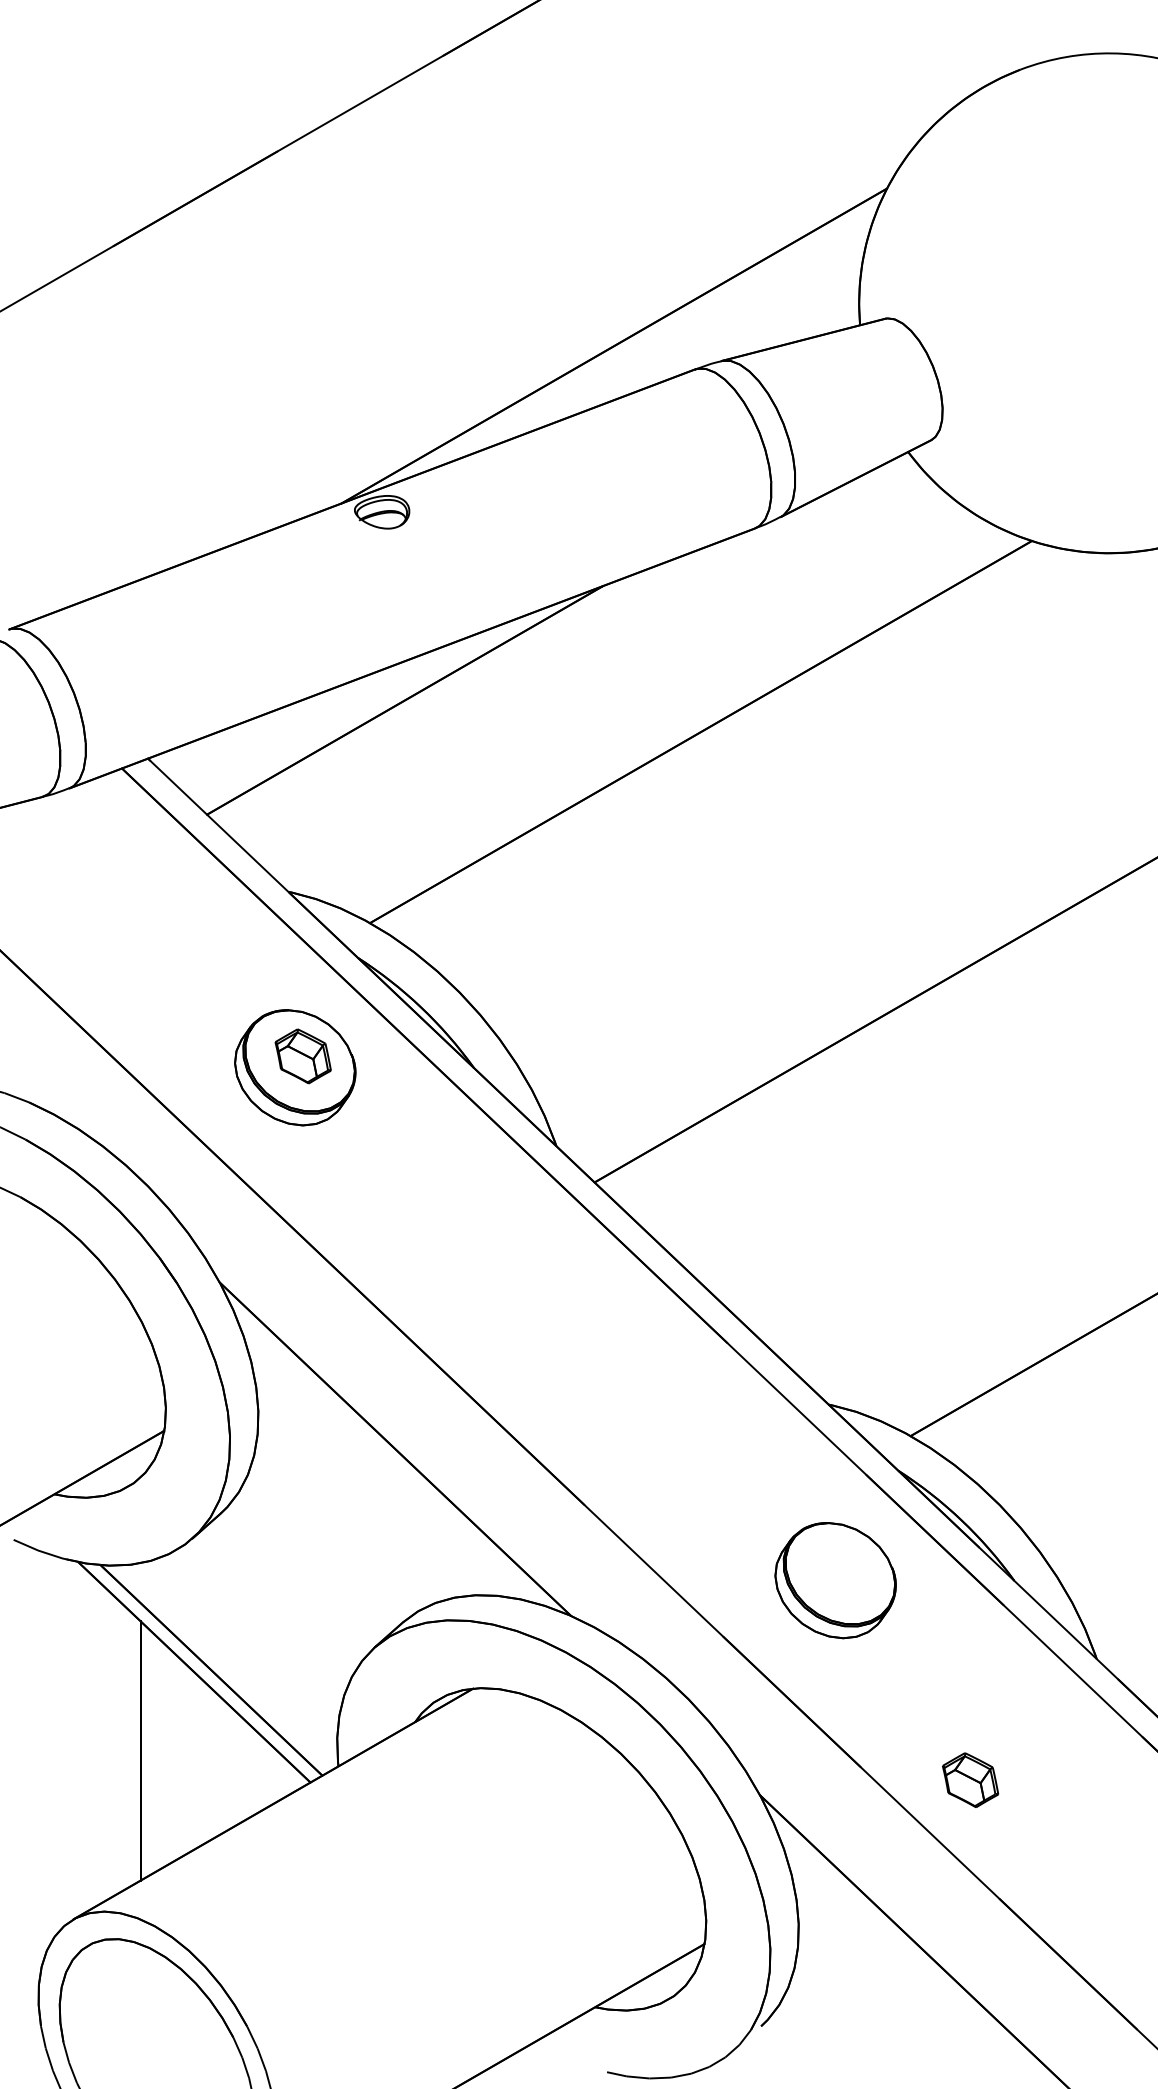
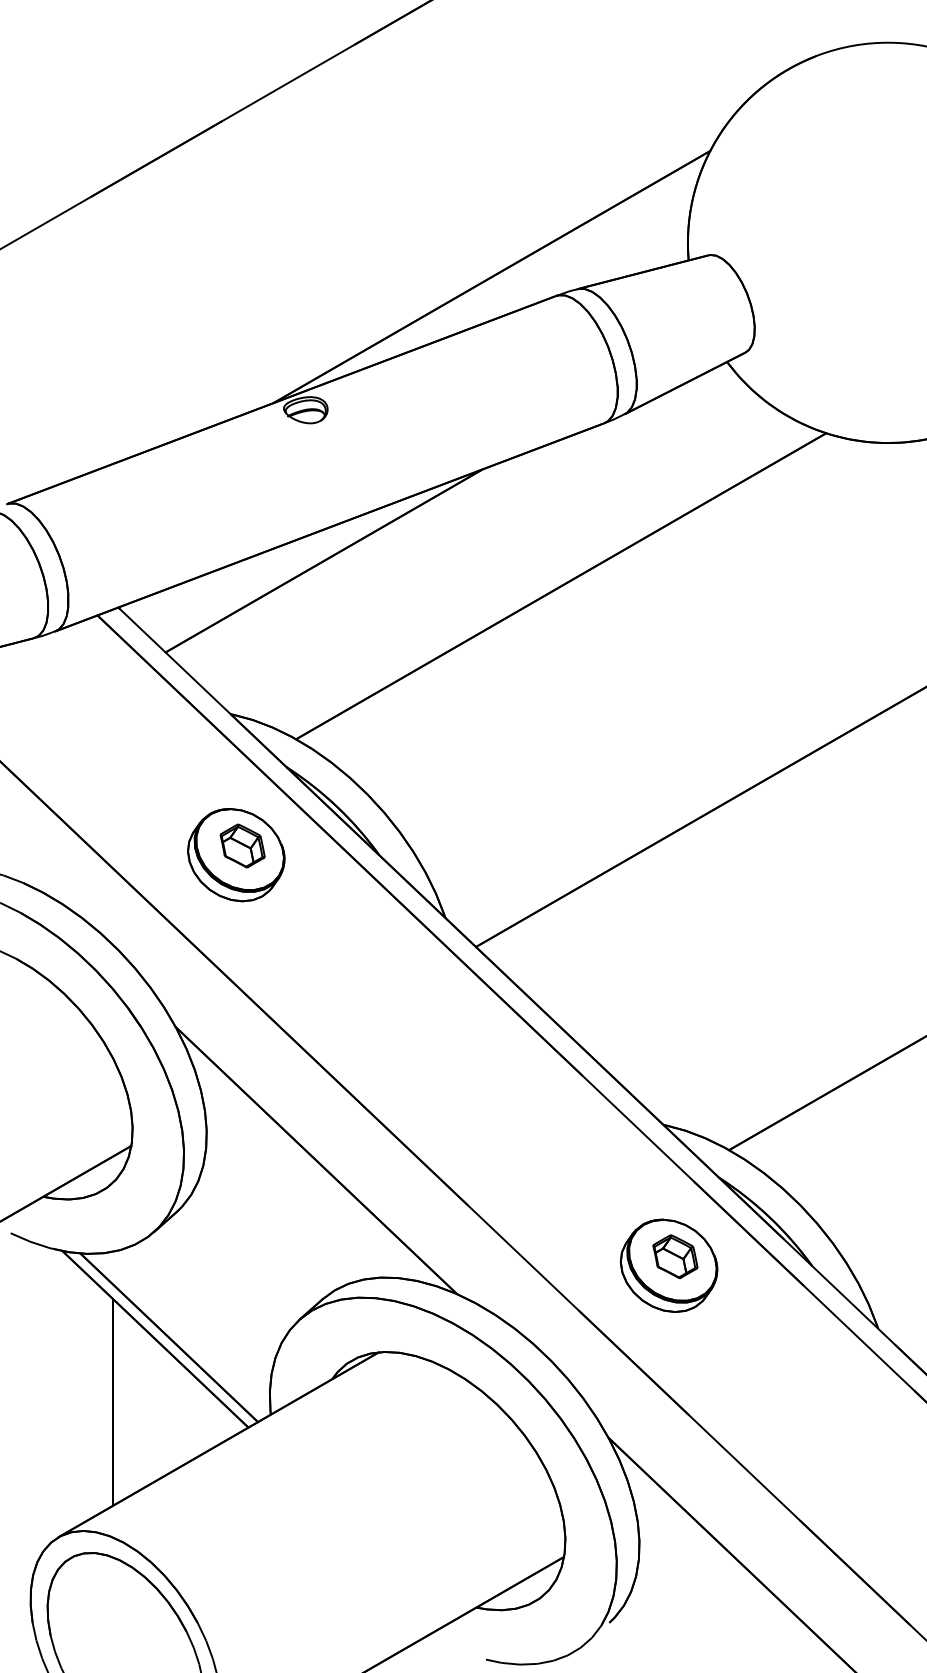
part: (970, 1779) -> (675, 1256), moved

